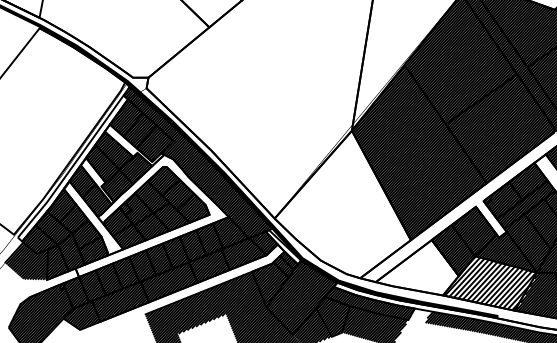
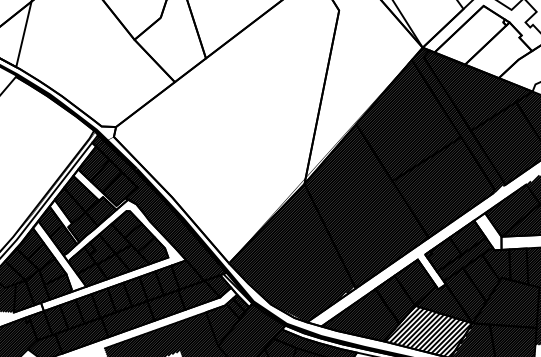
hatch: (340, 205) -> (291, 253), added
hatch: (417, 268) -> (360, 315), added

